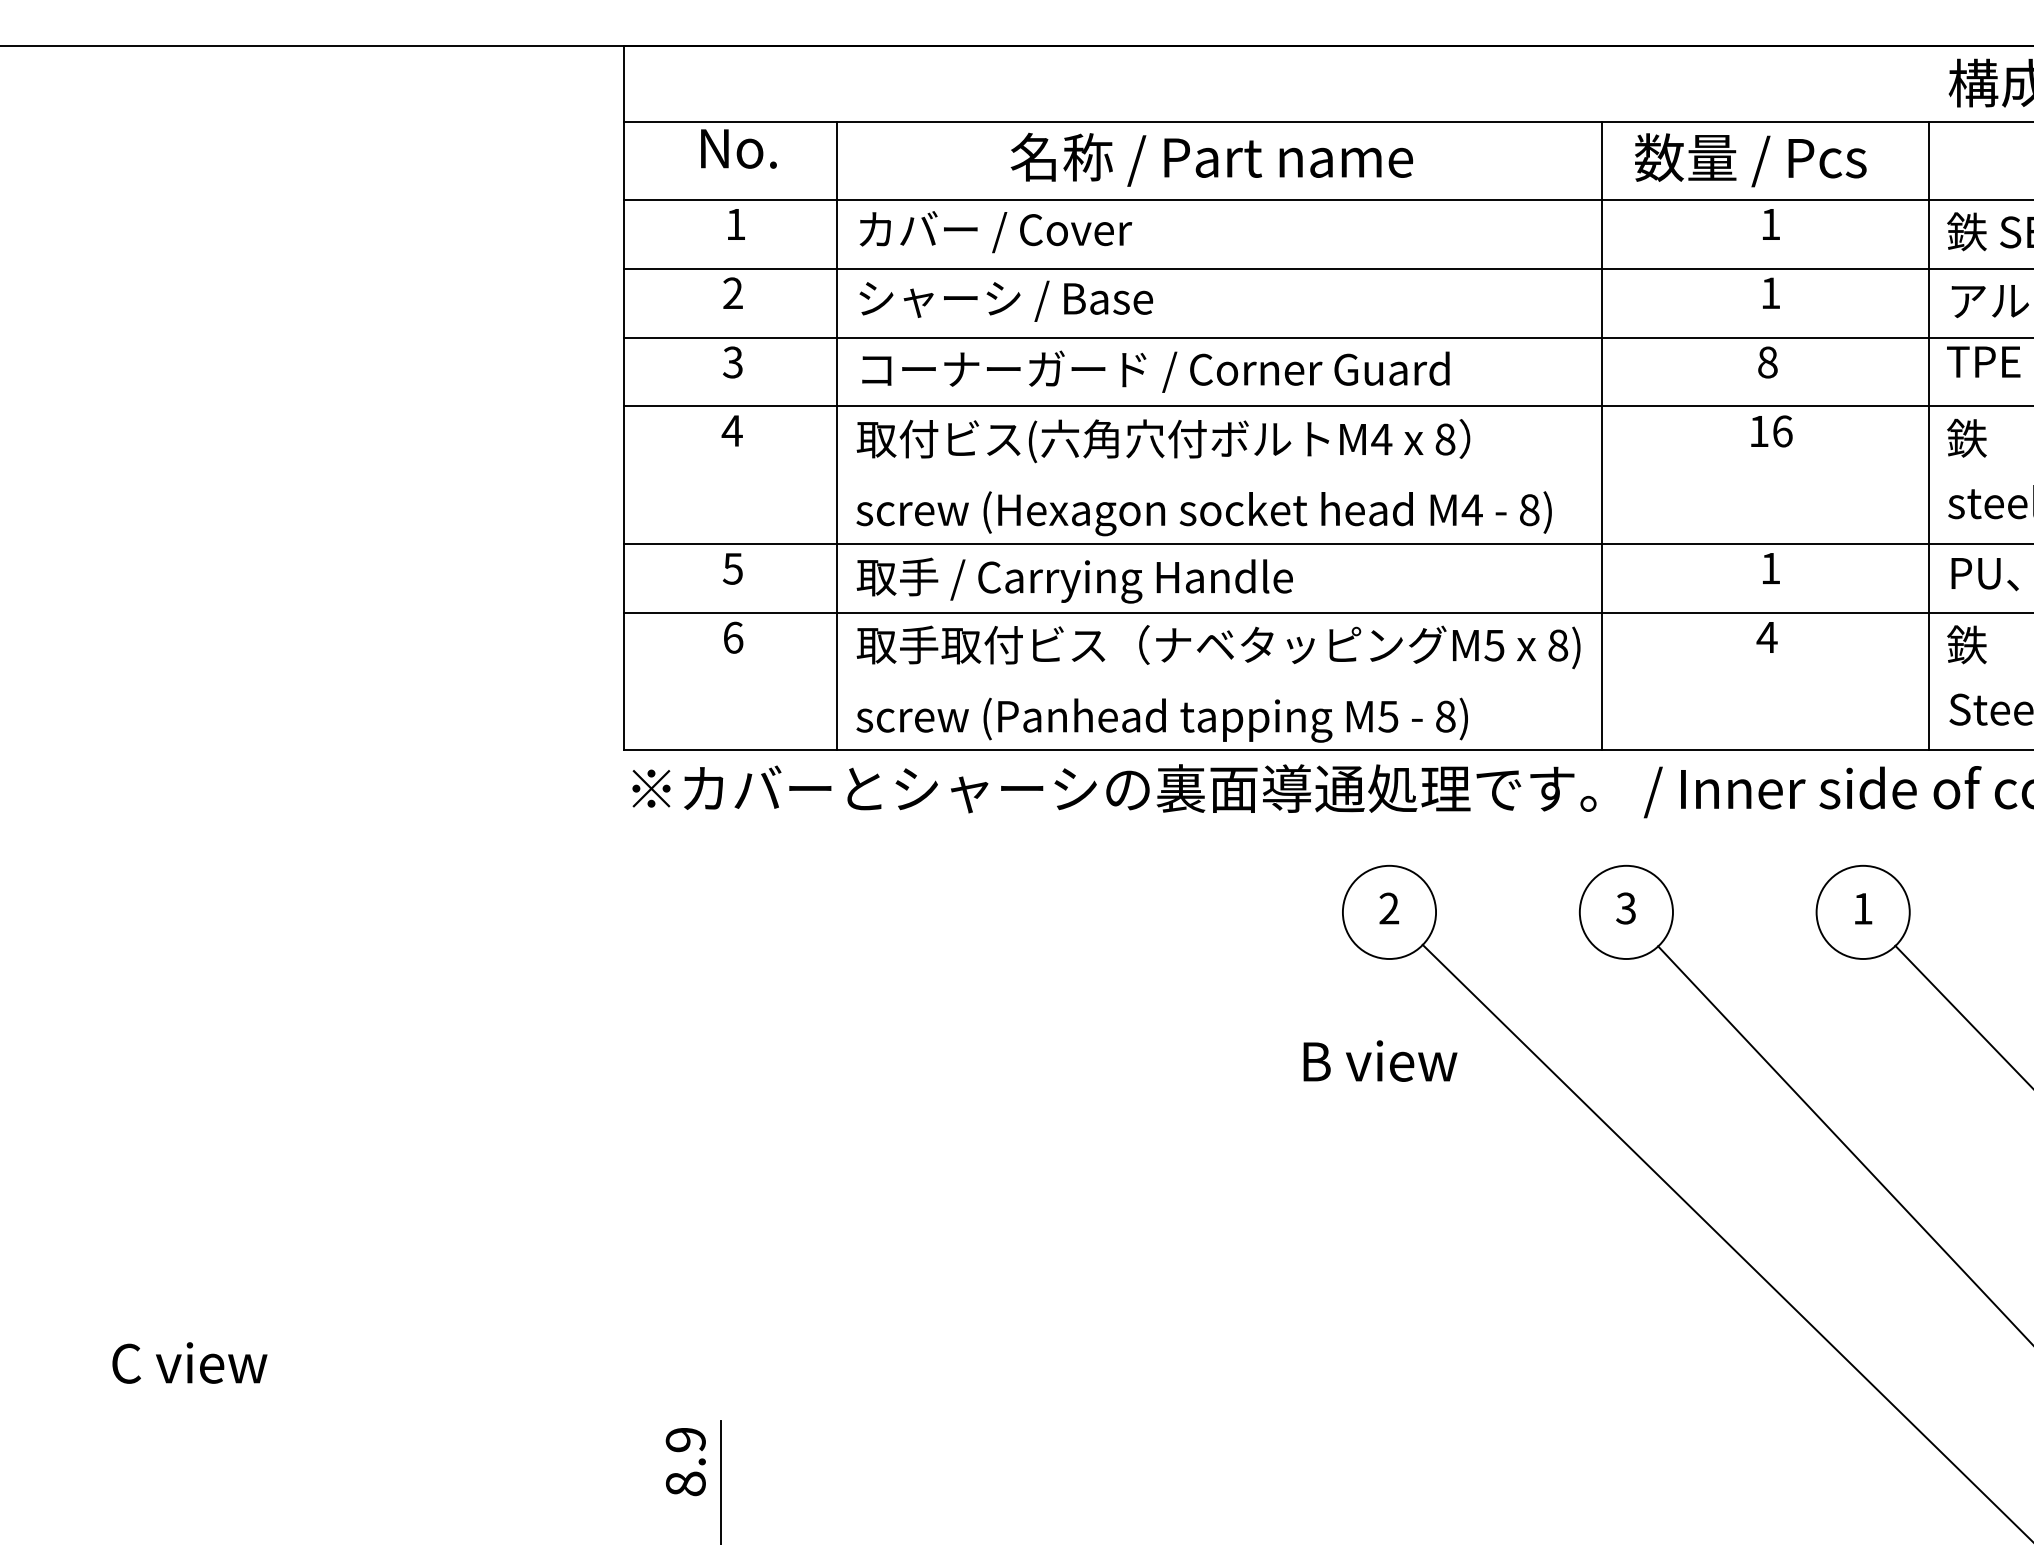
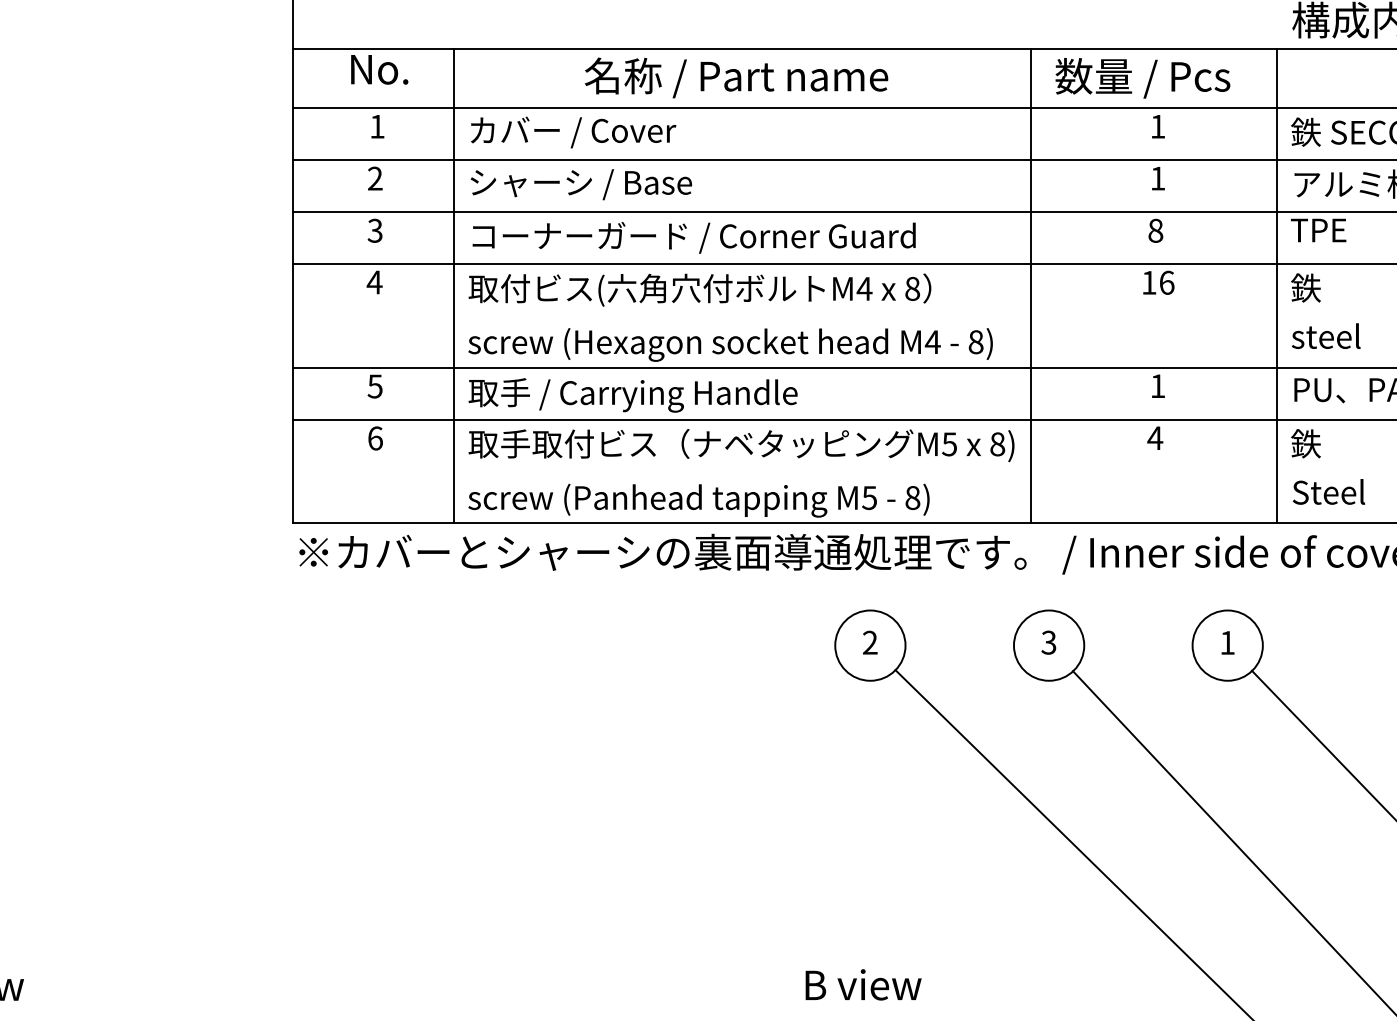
text: (1380, 1060) -> (863, 984), moved

